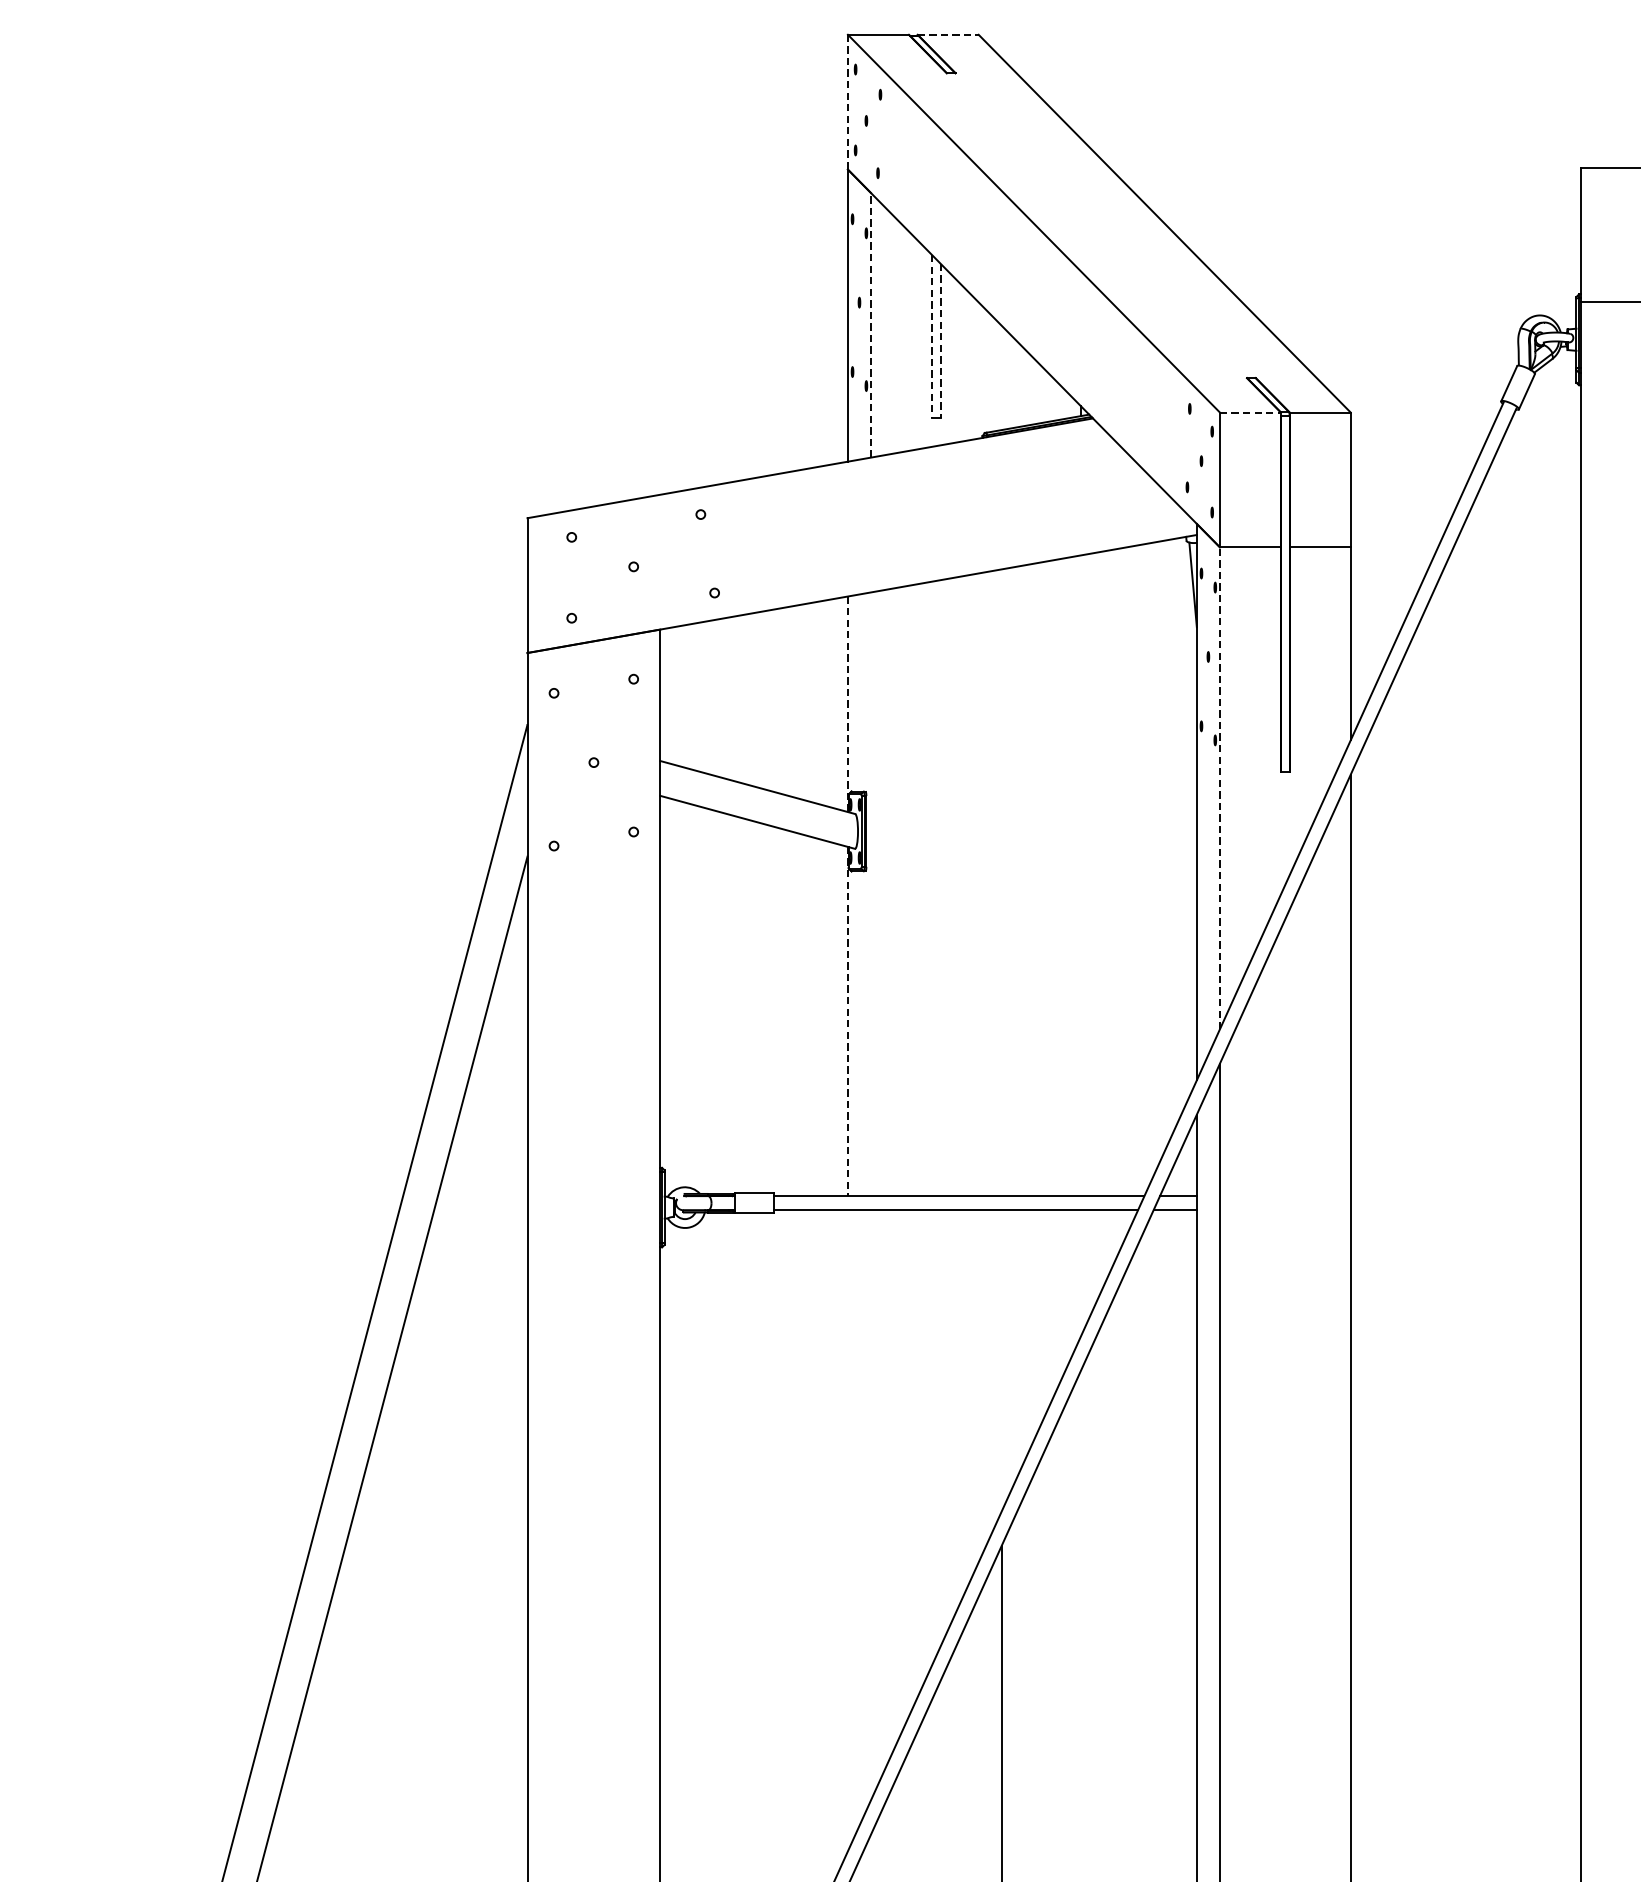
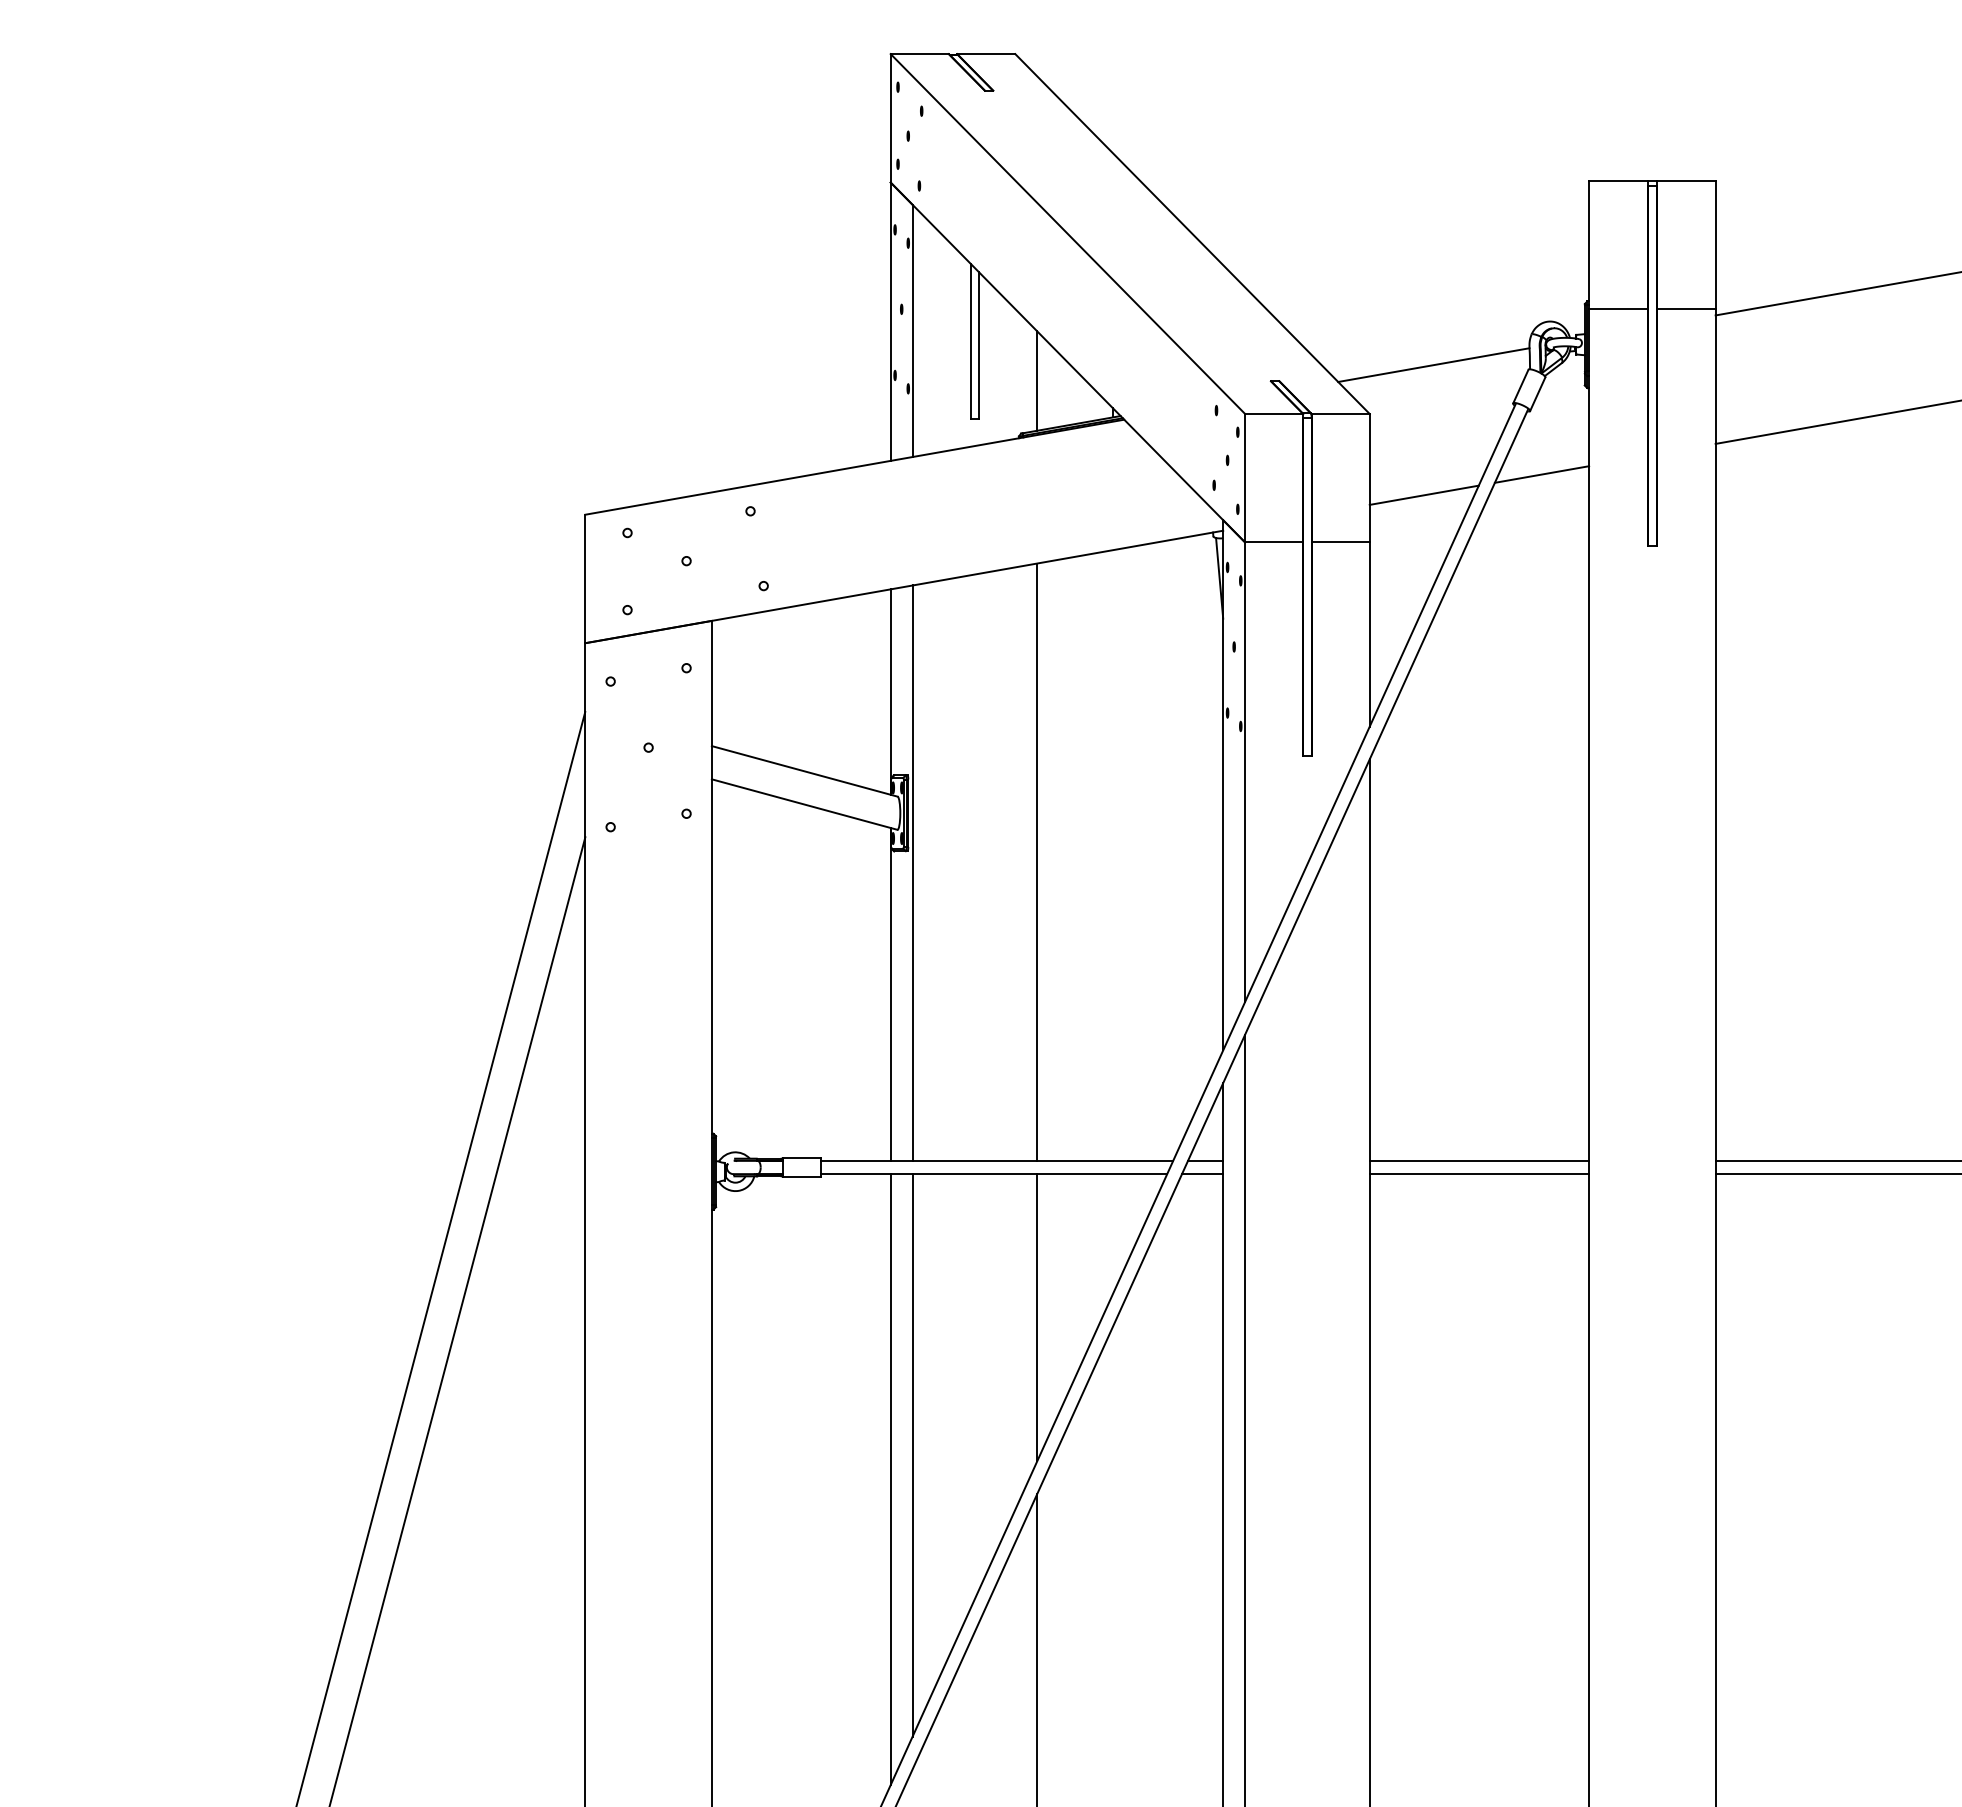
line: (948, 35) -> (986, 54), dashed -> solid
line: (847, 102) -> (890, 118), dashed -> solid
line: (870, 324) -> (912, 330), dashed -> solid
line: (931, 336) -> (970, 341), dashed -> solid
line: (941, 341) -> (979, 346), dashed -> solid
line: (1417, 360) -> (1433, 364), added
line: (1001, 377) -> (1037, 380), added
line: (1250, 413) -> (1274, 414), dashed -> solid
line: (1530, 475) -> (1541, 474), added
line: (1407, 496) -> (1423, 494), added
line: (847, 704) -> (890, 692), dashed -> solid
line: (1220, 788) -> (1245, 772), dashed -> solid
line: (1001, 882) -> (1037, 861), added
line: (870, 893) -> (912, 872), added
line: (847, 1021) -> (890, 994), dashed -> solid
line: (1465, 1195) -> (1479, 1160), added
line: (1465, 1210) -> (1479, 1174), added
line: (1001, 1360) -> (1037, 1317), added
line: (870, 1505) -> (912, 1455), added
line: (847, 1530) -> (890, 1479), added

